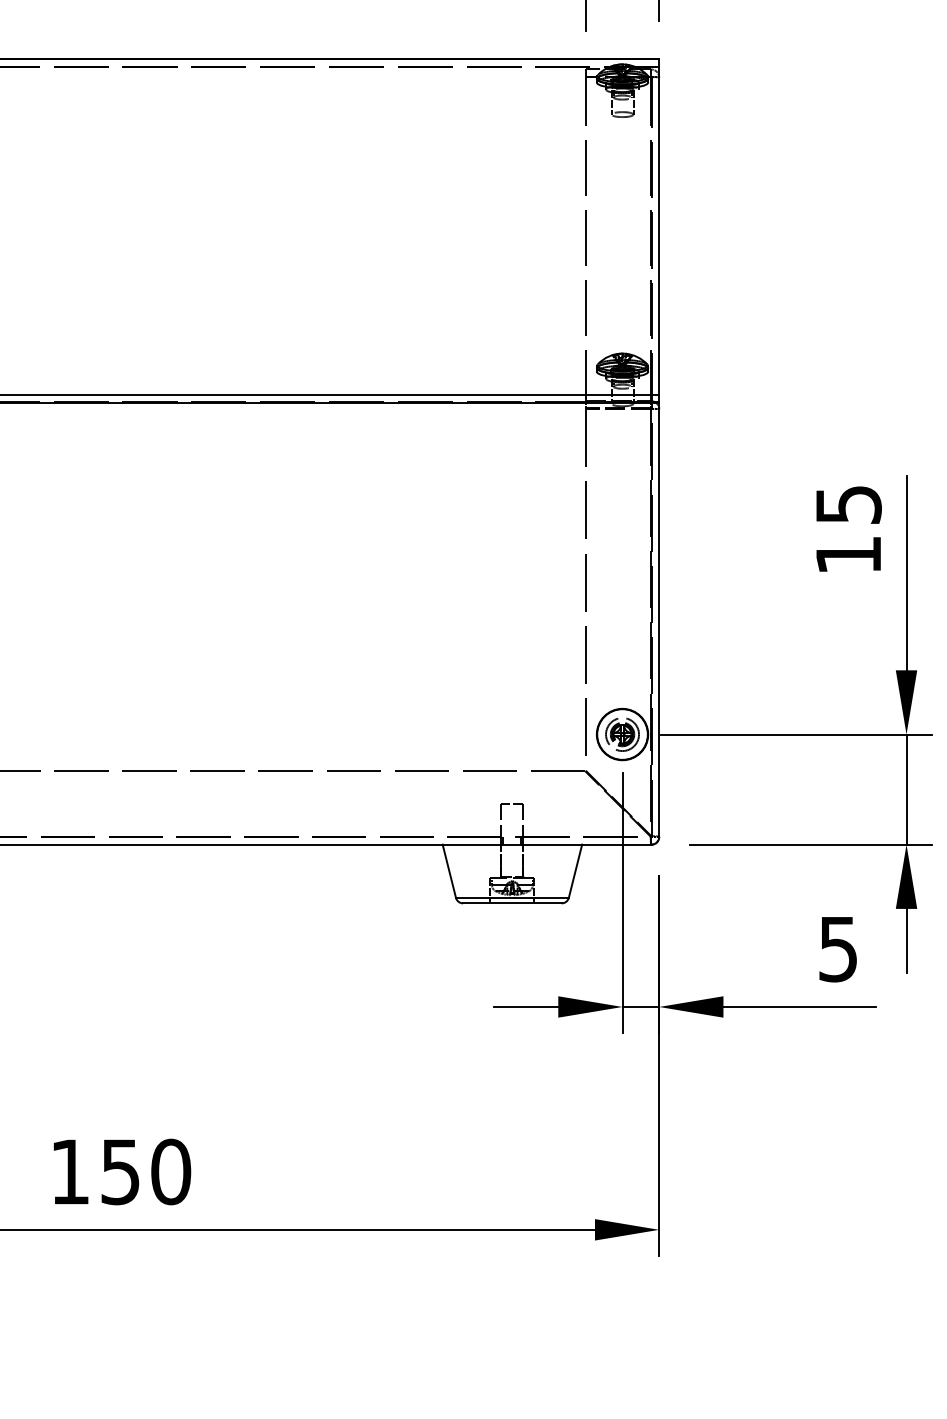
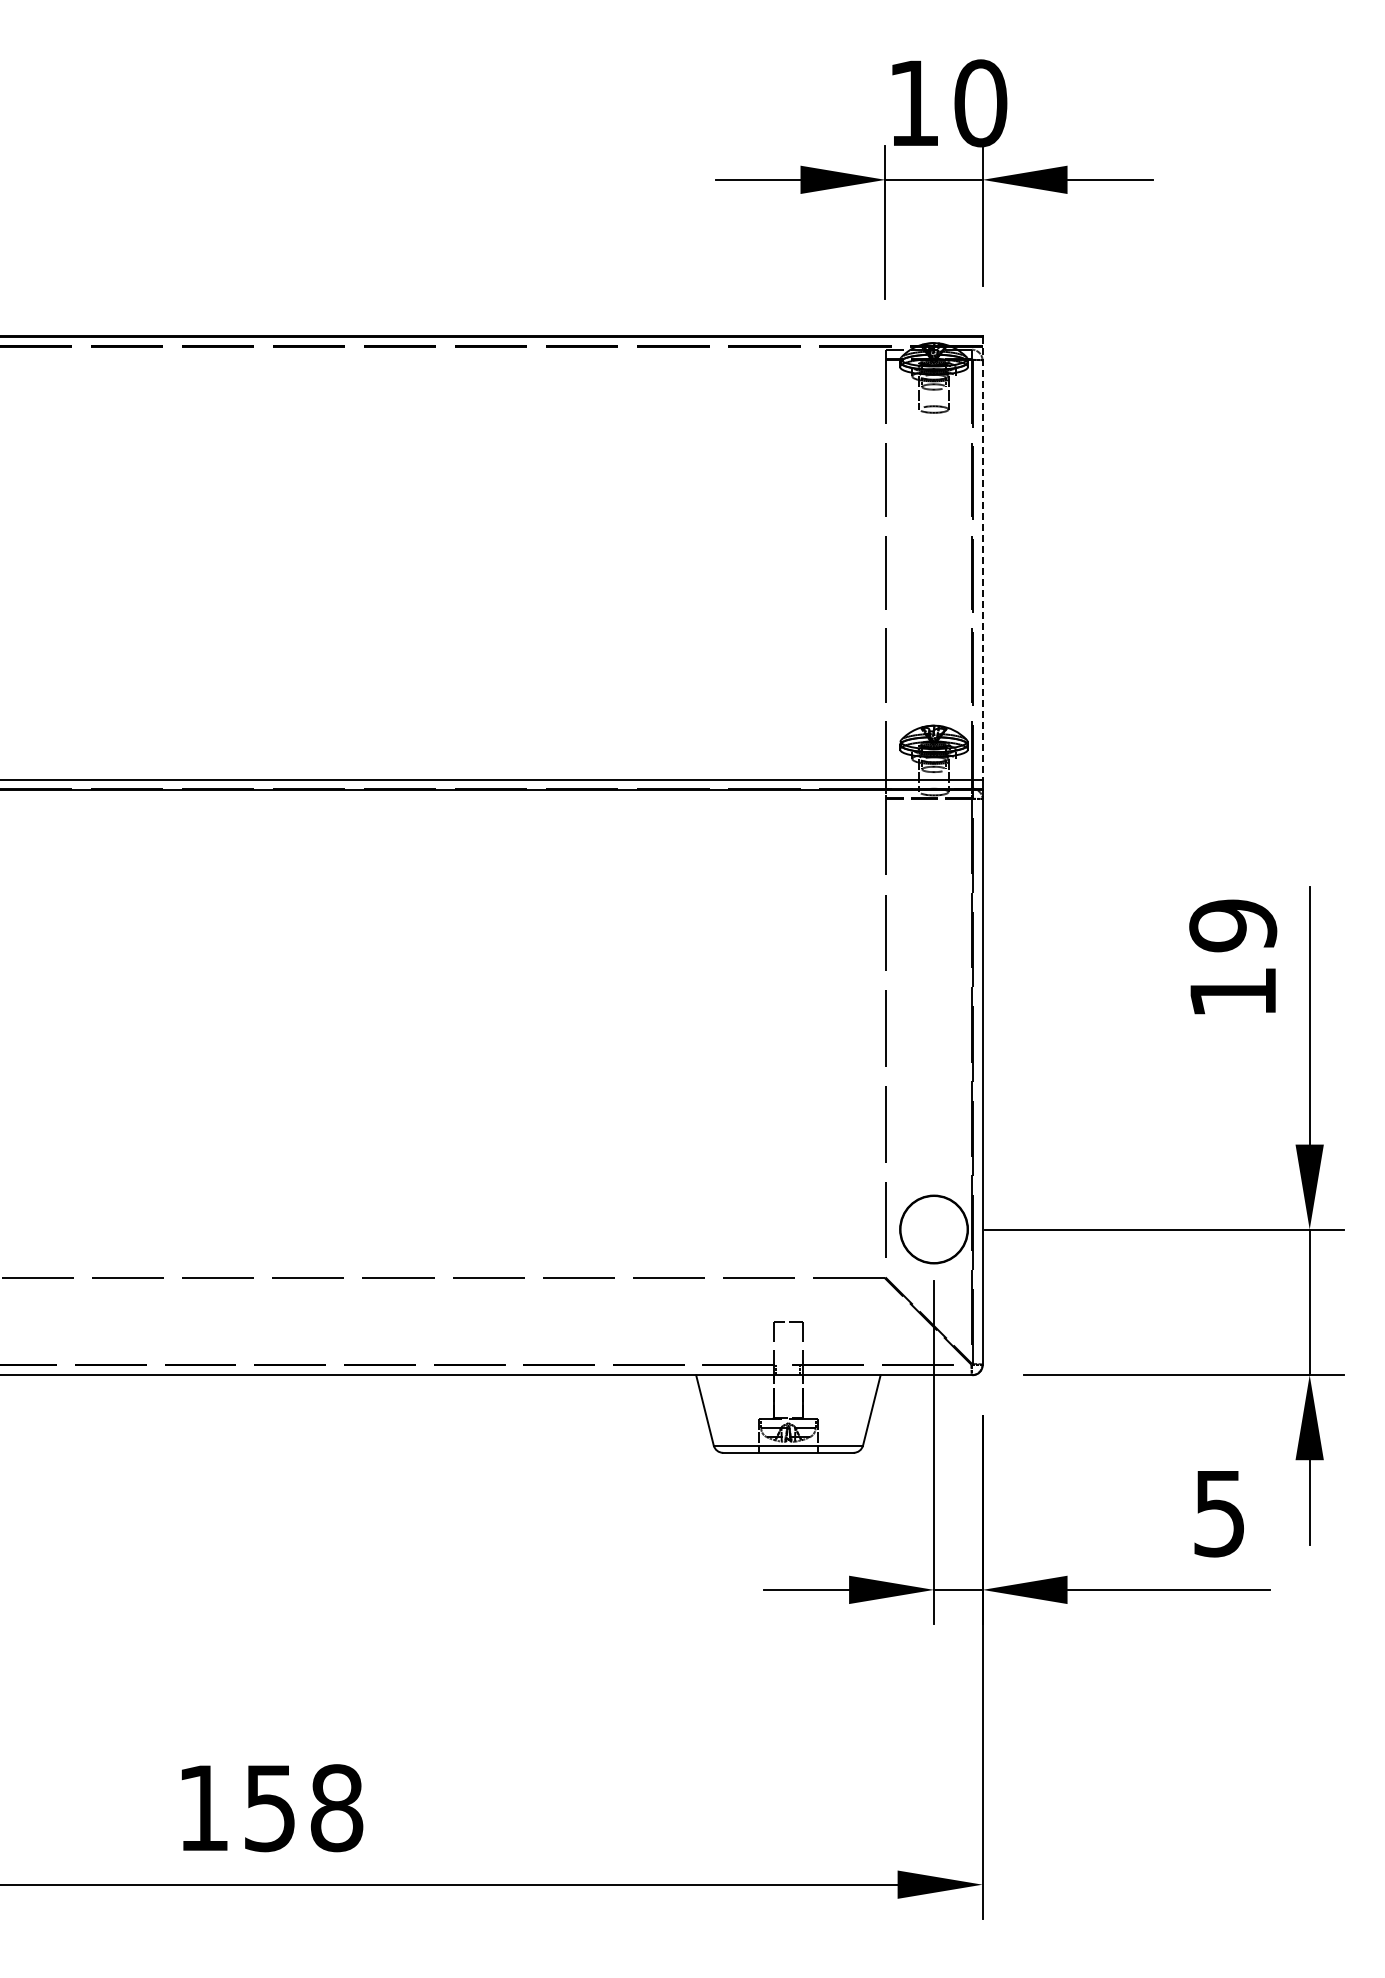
line: (659, 227) -> (982, 558), solid -> dashed
text: (848, 504) -> (1233, 925), 15 -> 19
part: (622, 734) -> (933, 1229), removed
text: (170, 1171) -> (336, 1807), 150 -> 158

